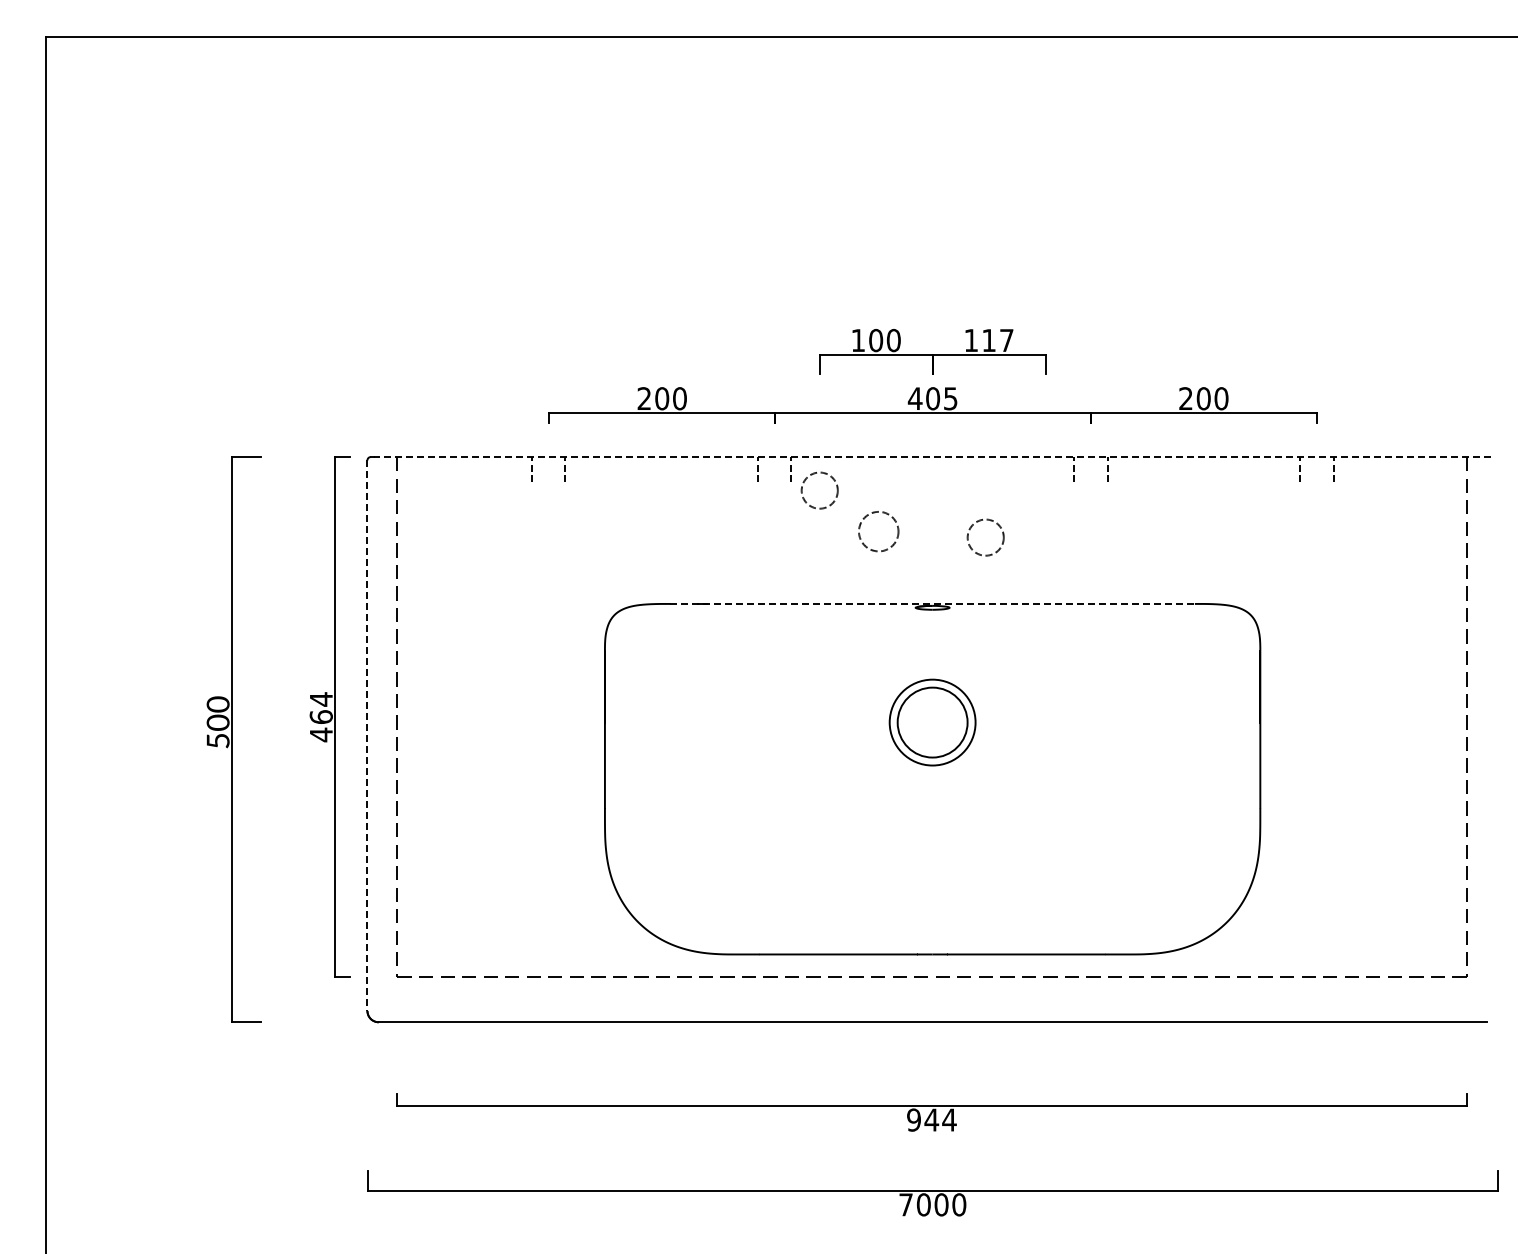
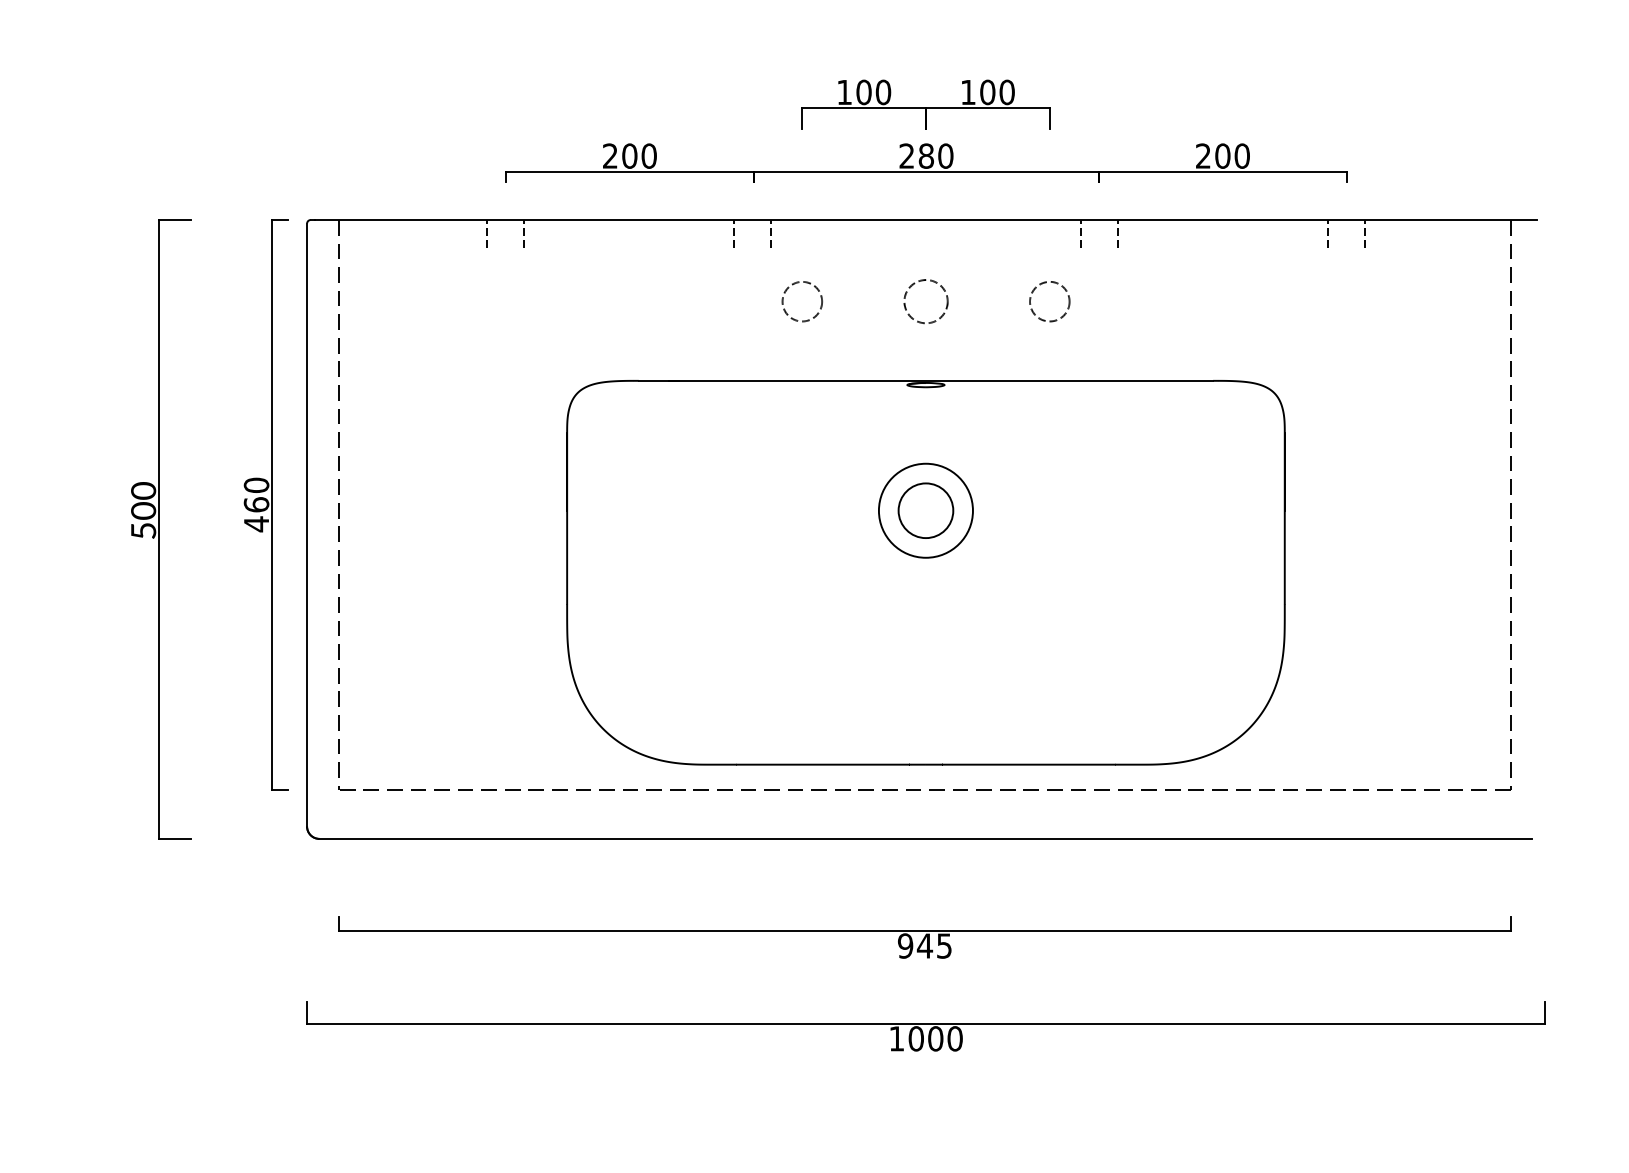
text: (997, 340) -> (996, 92), 117 -> 100
text: (932, 398) -> (925, 155), 405 -> 280
line: (932, 457) -> (925, 220), dashed -> solid
circle: (819, 490) -> (802, 301), moved
circle: (878, 531) -> (925, 301), moved
circle: (985, 537) -> (1049, 301), moved
line: (933, 603) -> (926, 380), dashed -> solid
text: (320, 699) -> (255, 485), 464 -> 460
circle: (932, 722) -> (925, 510), size x0.71
line: (367, 736) -> (307, 526), dashed -> solid
text: (949, 1119) -> (944, 945), 944 -> 945
text: (905, 1204) -> (896, 1038), 7000 -> 1000

